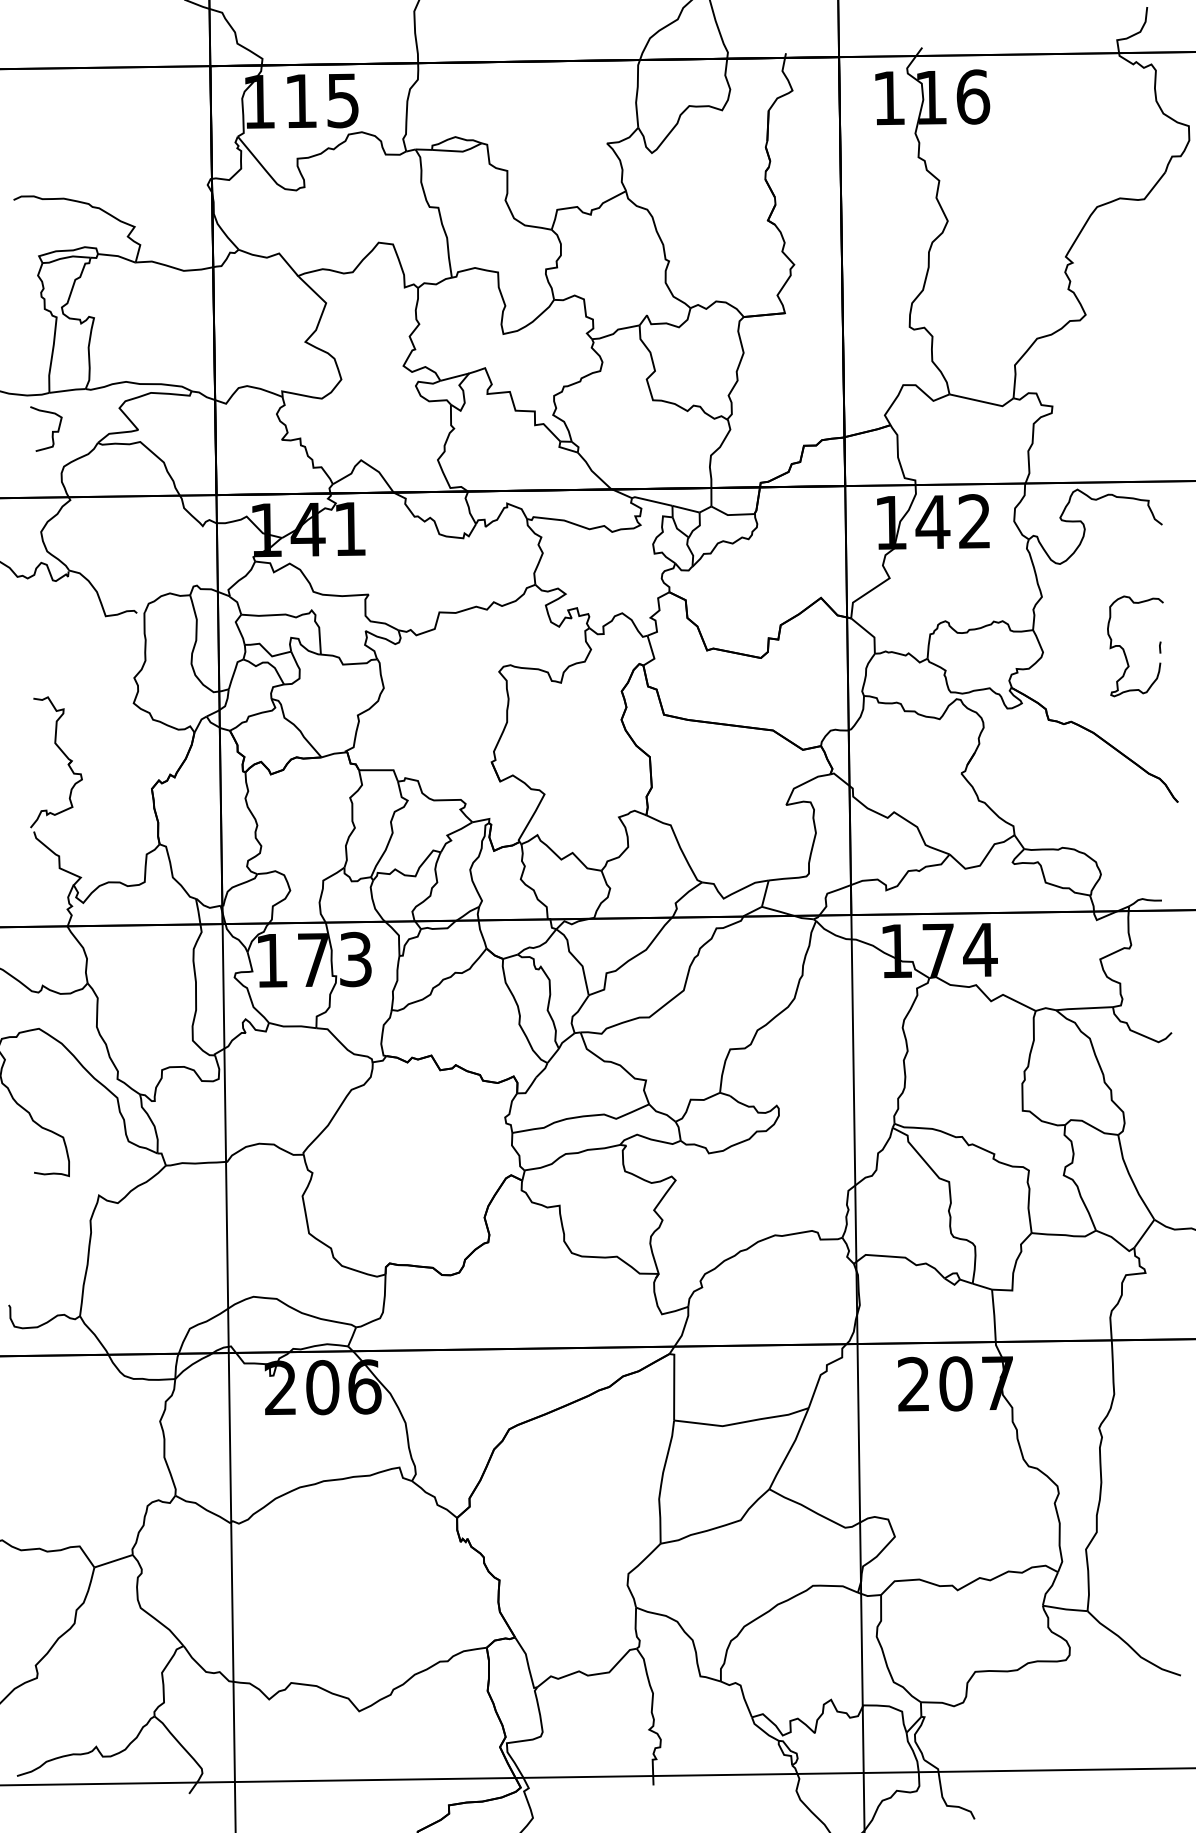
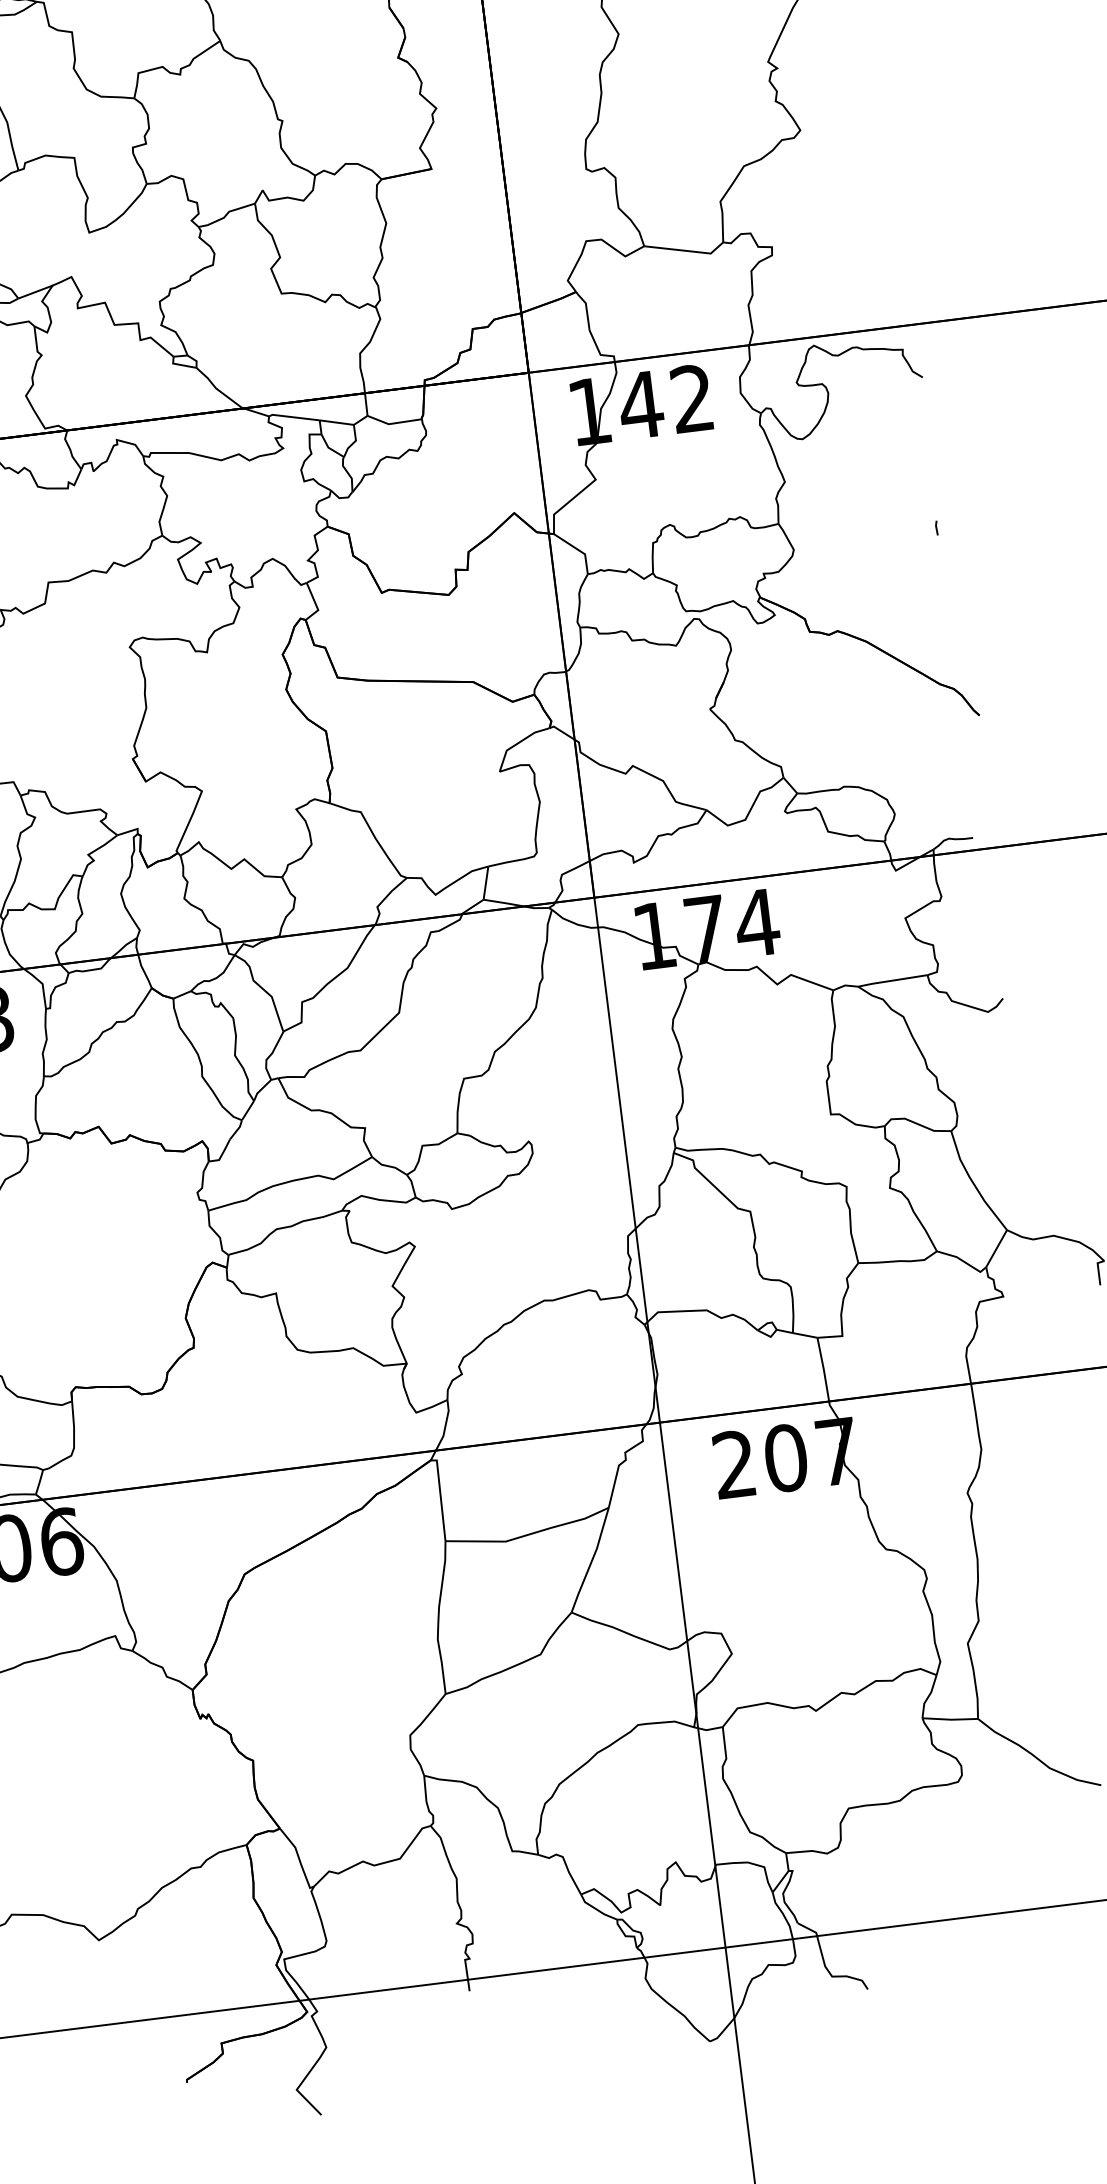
curve: (1124, 649) -> (893, 535), removed

